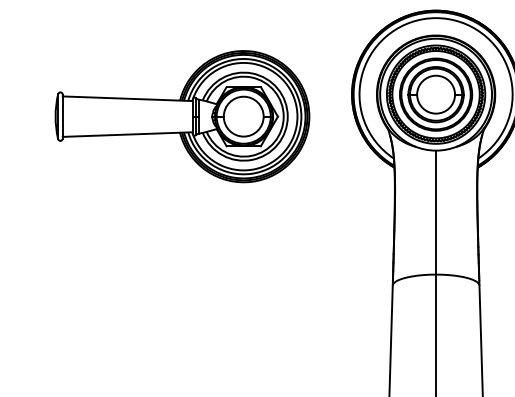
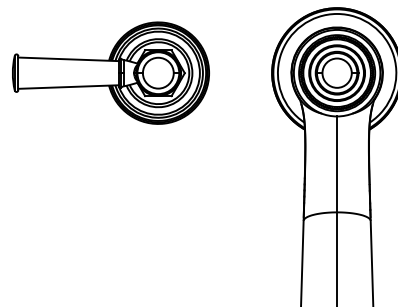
part: (181, 115) -> (110, 72), moved

